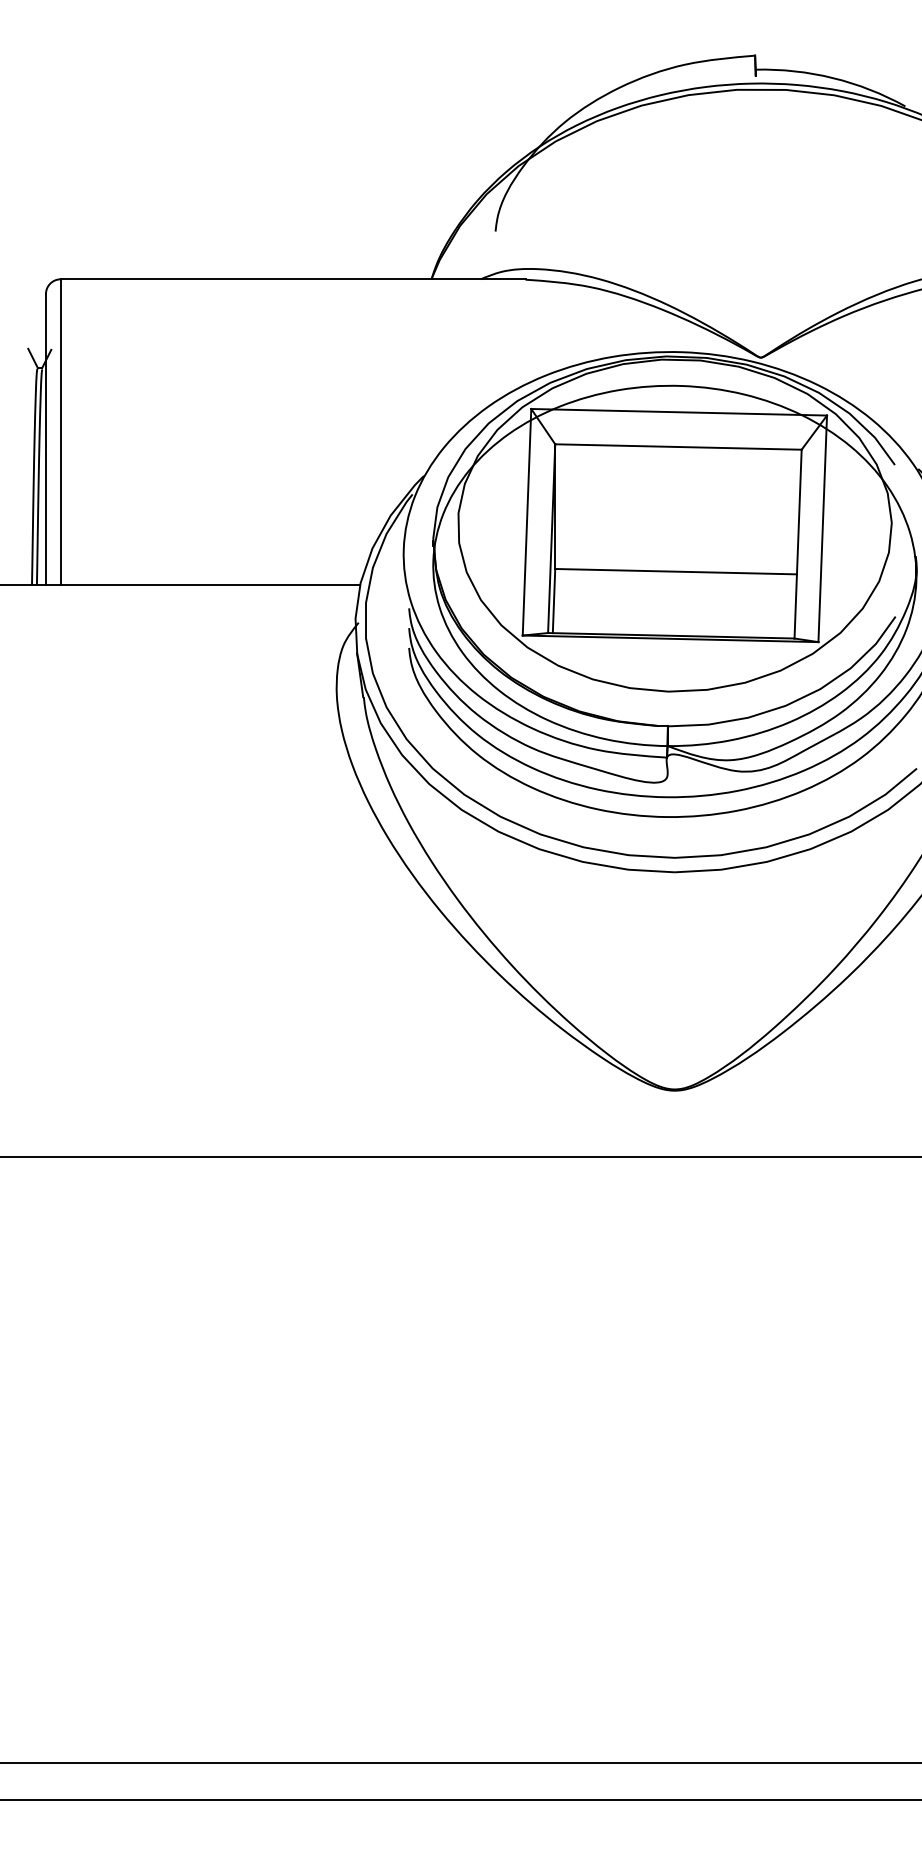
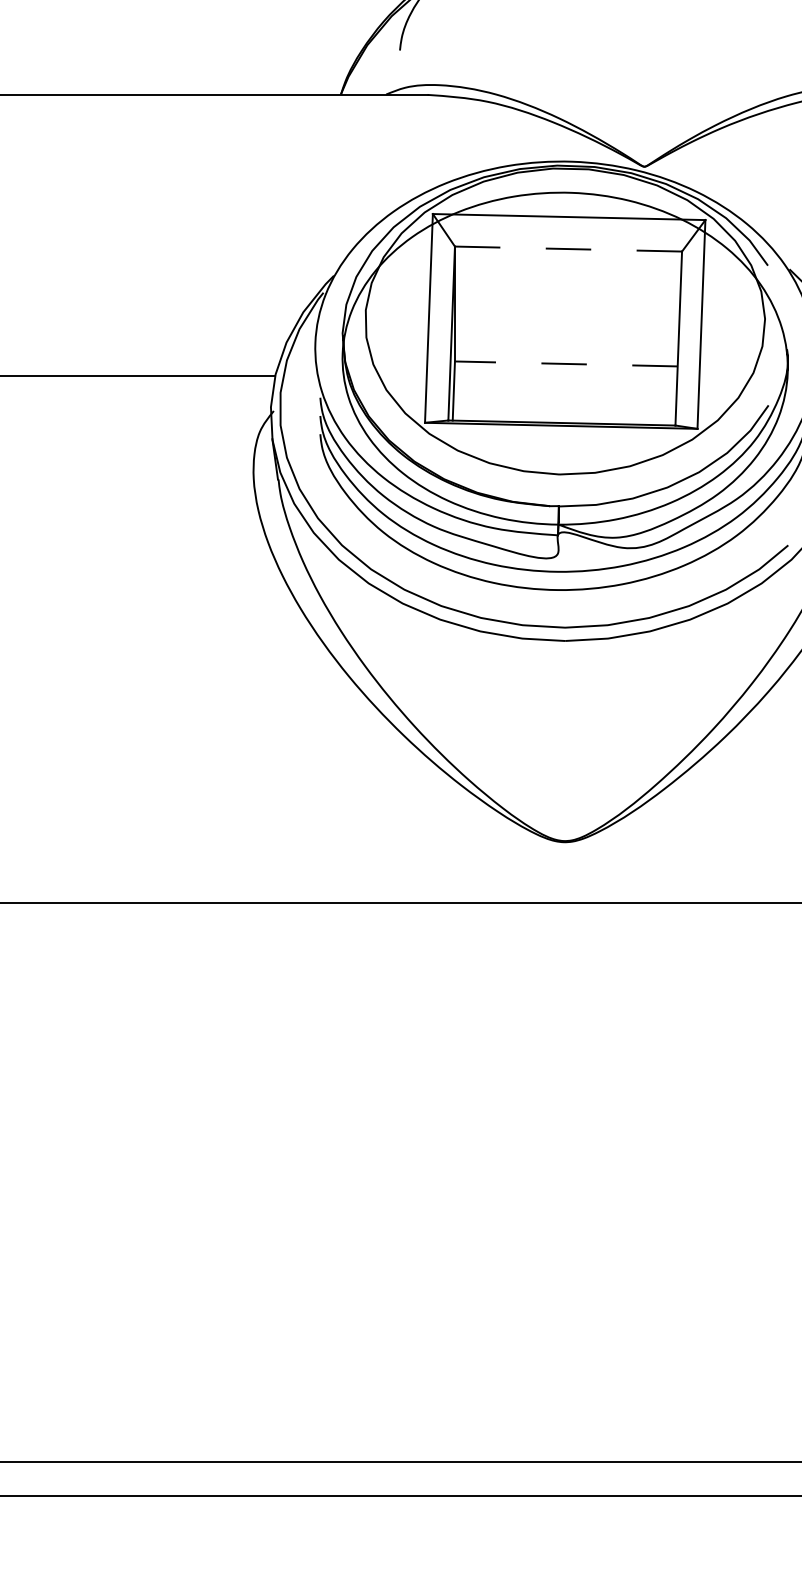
line: (677, 447) -> (567, 249), solid -> dashed
line: (676, 571) -> (566, 363), solid -> dashed

